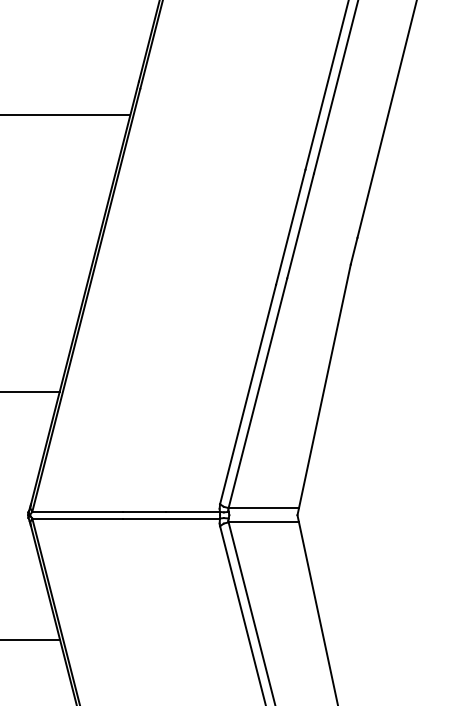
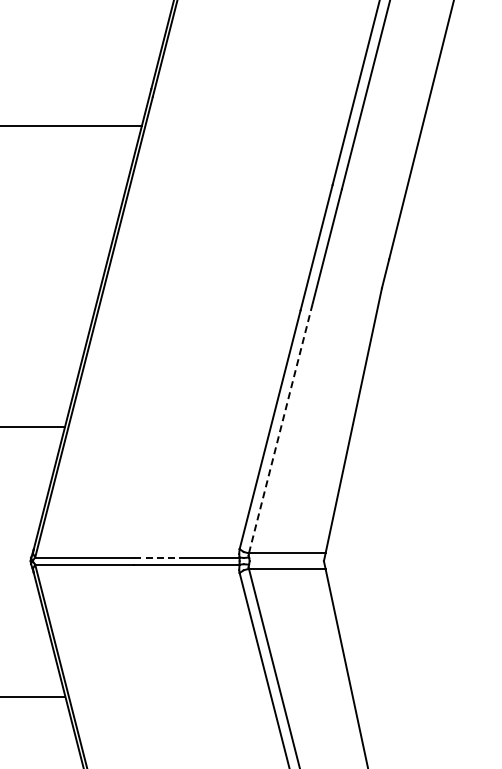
line: (257, 393) -> (280, 428), solid -> dashed
line: (144, 511) -> (157, 557), solid -> dashed

